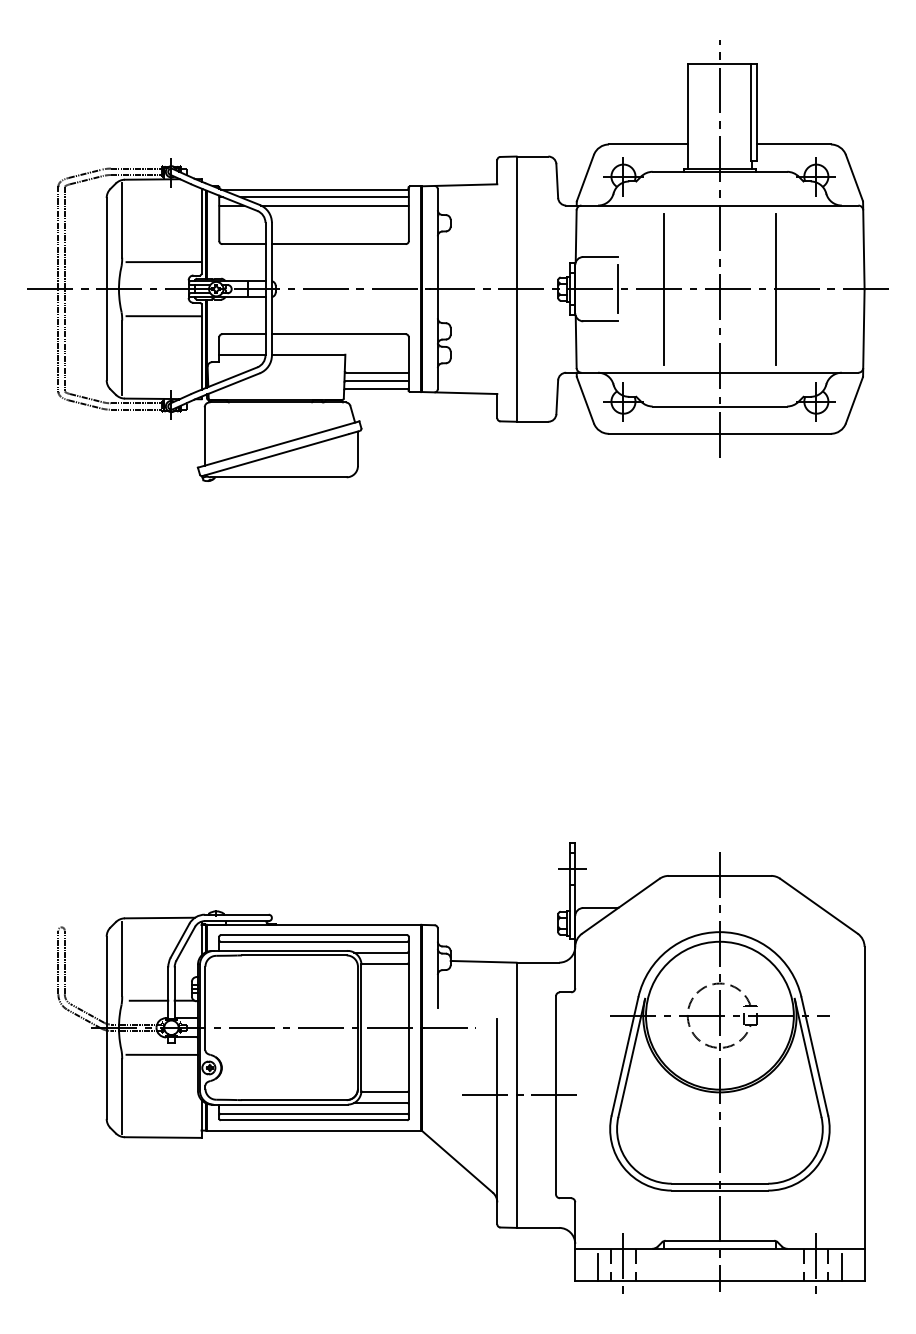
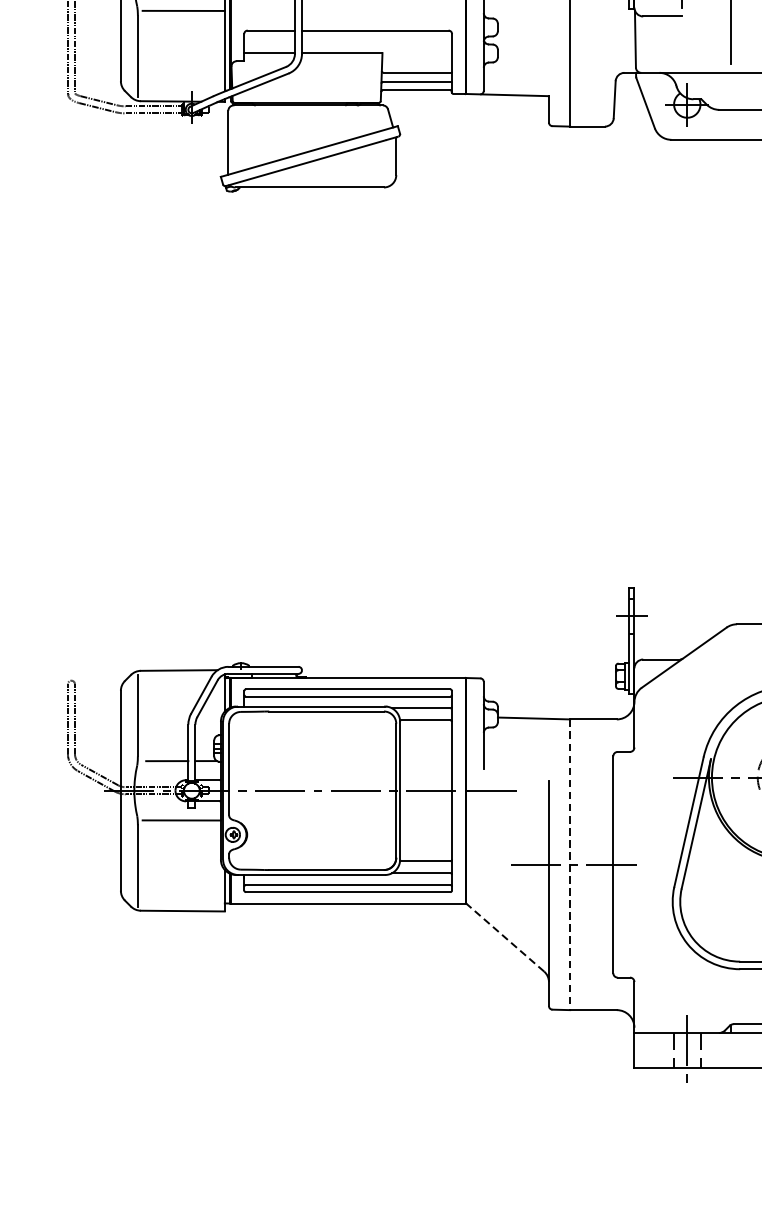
line: (516, 1095) -> (570, 864), solid -> dashed
line: (456, 1161) -> (504, 937), solid -> dashed
line: (597, 1266) -> (658, 1052), removed

